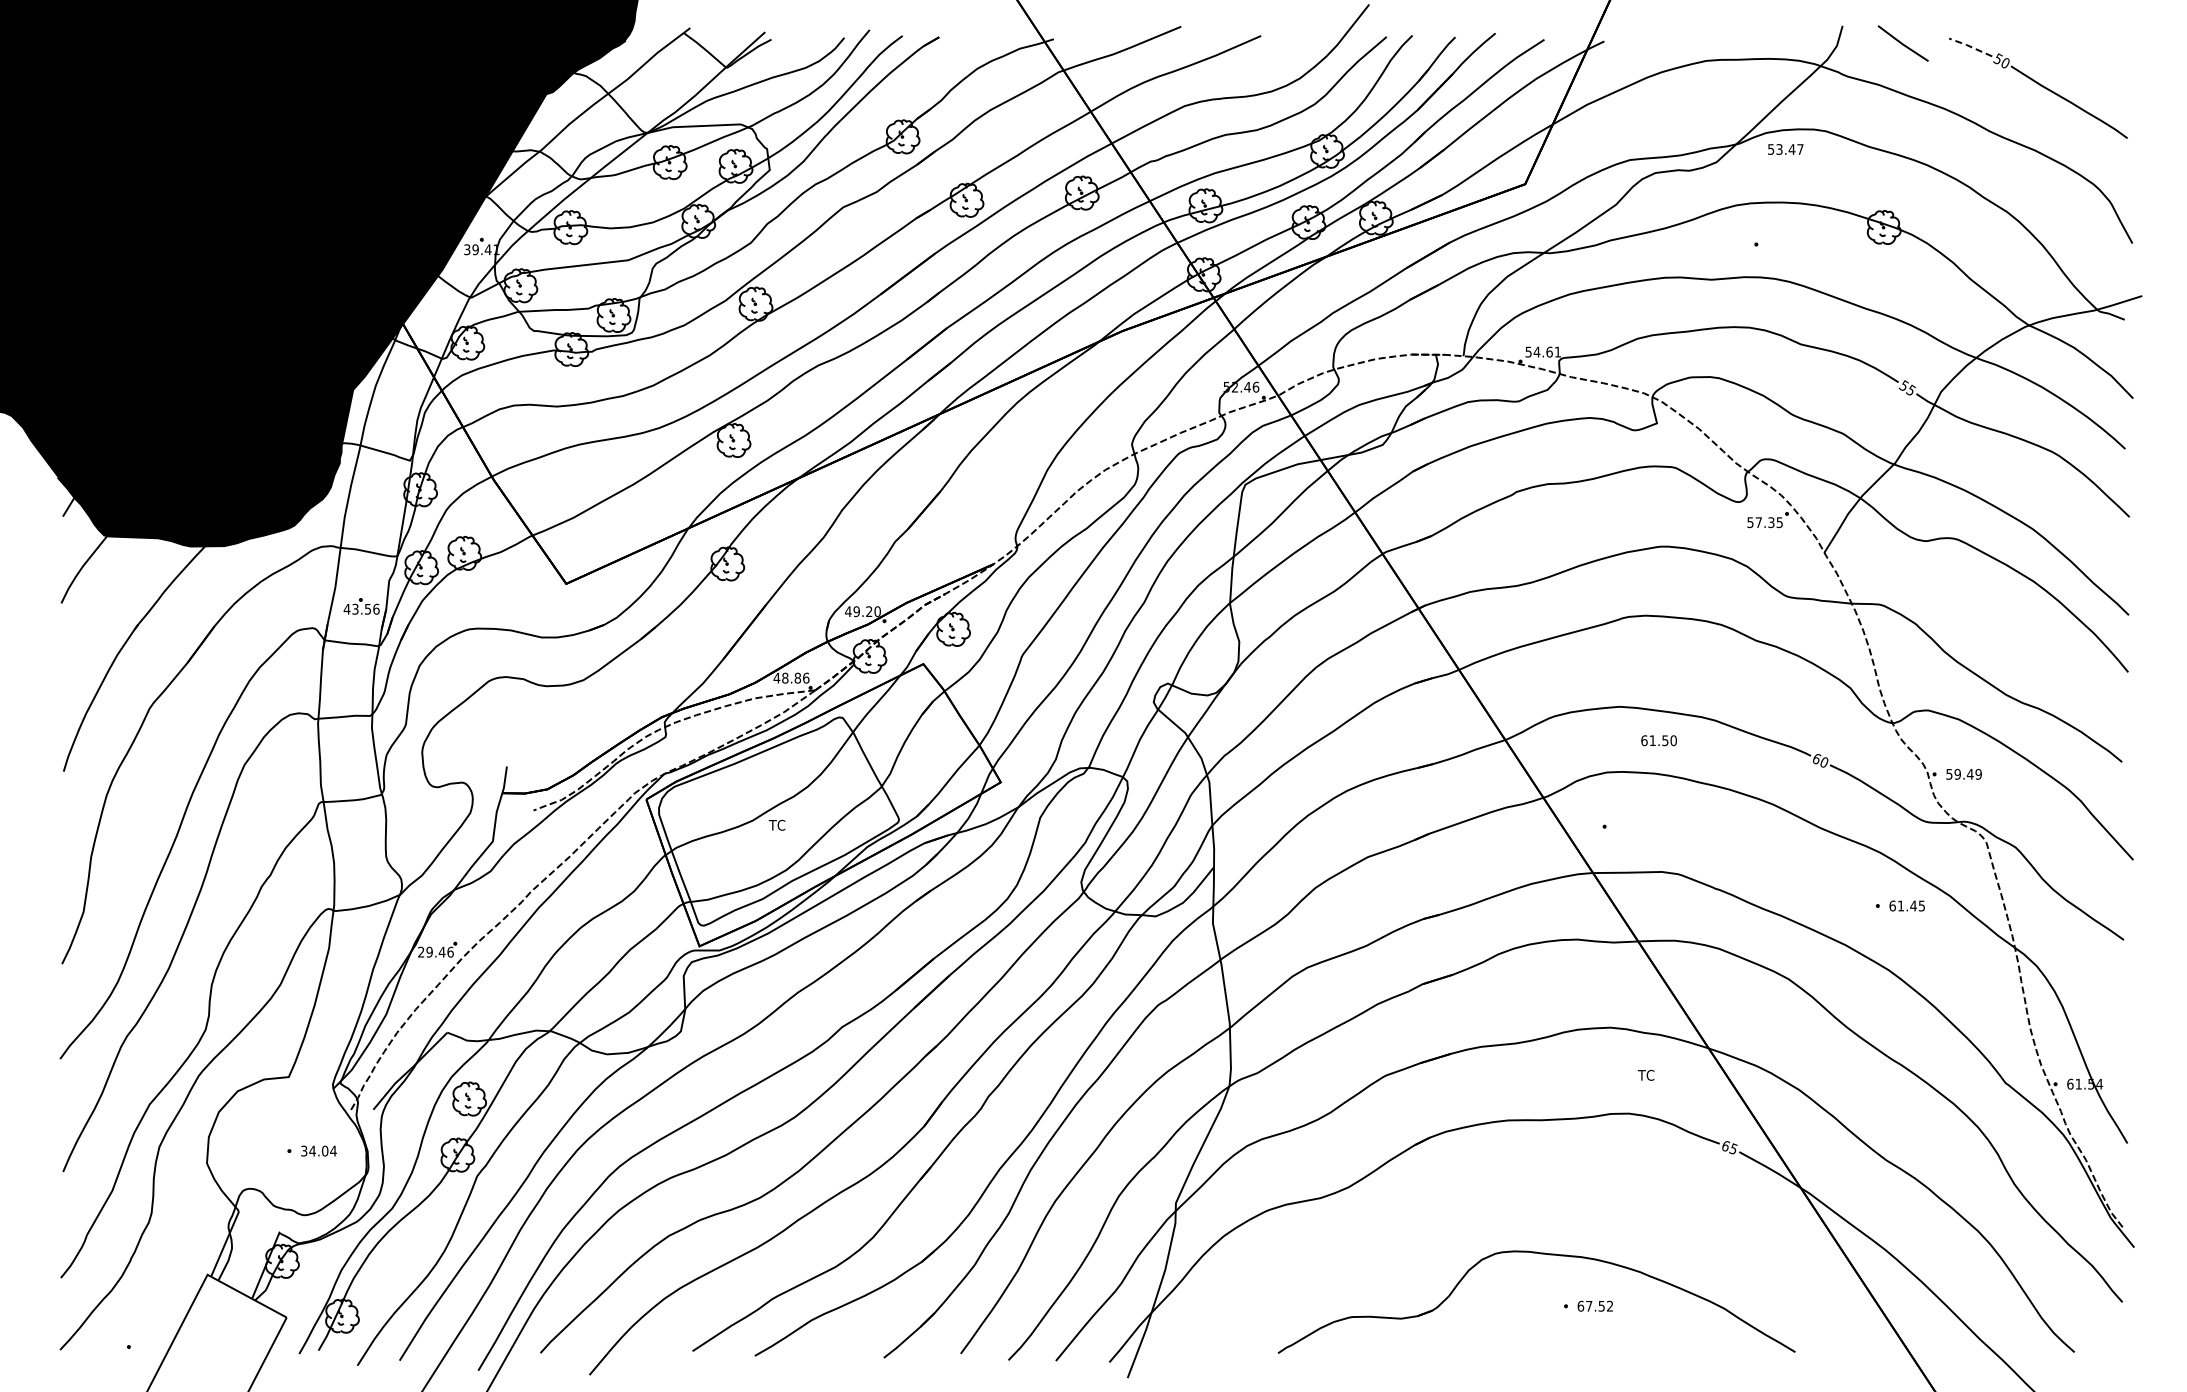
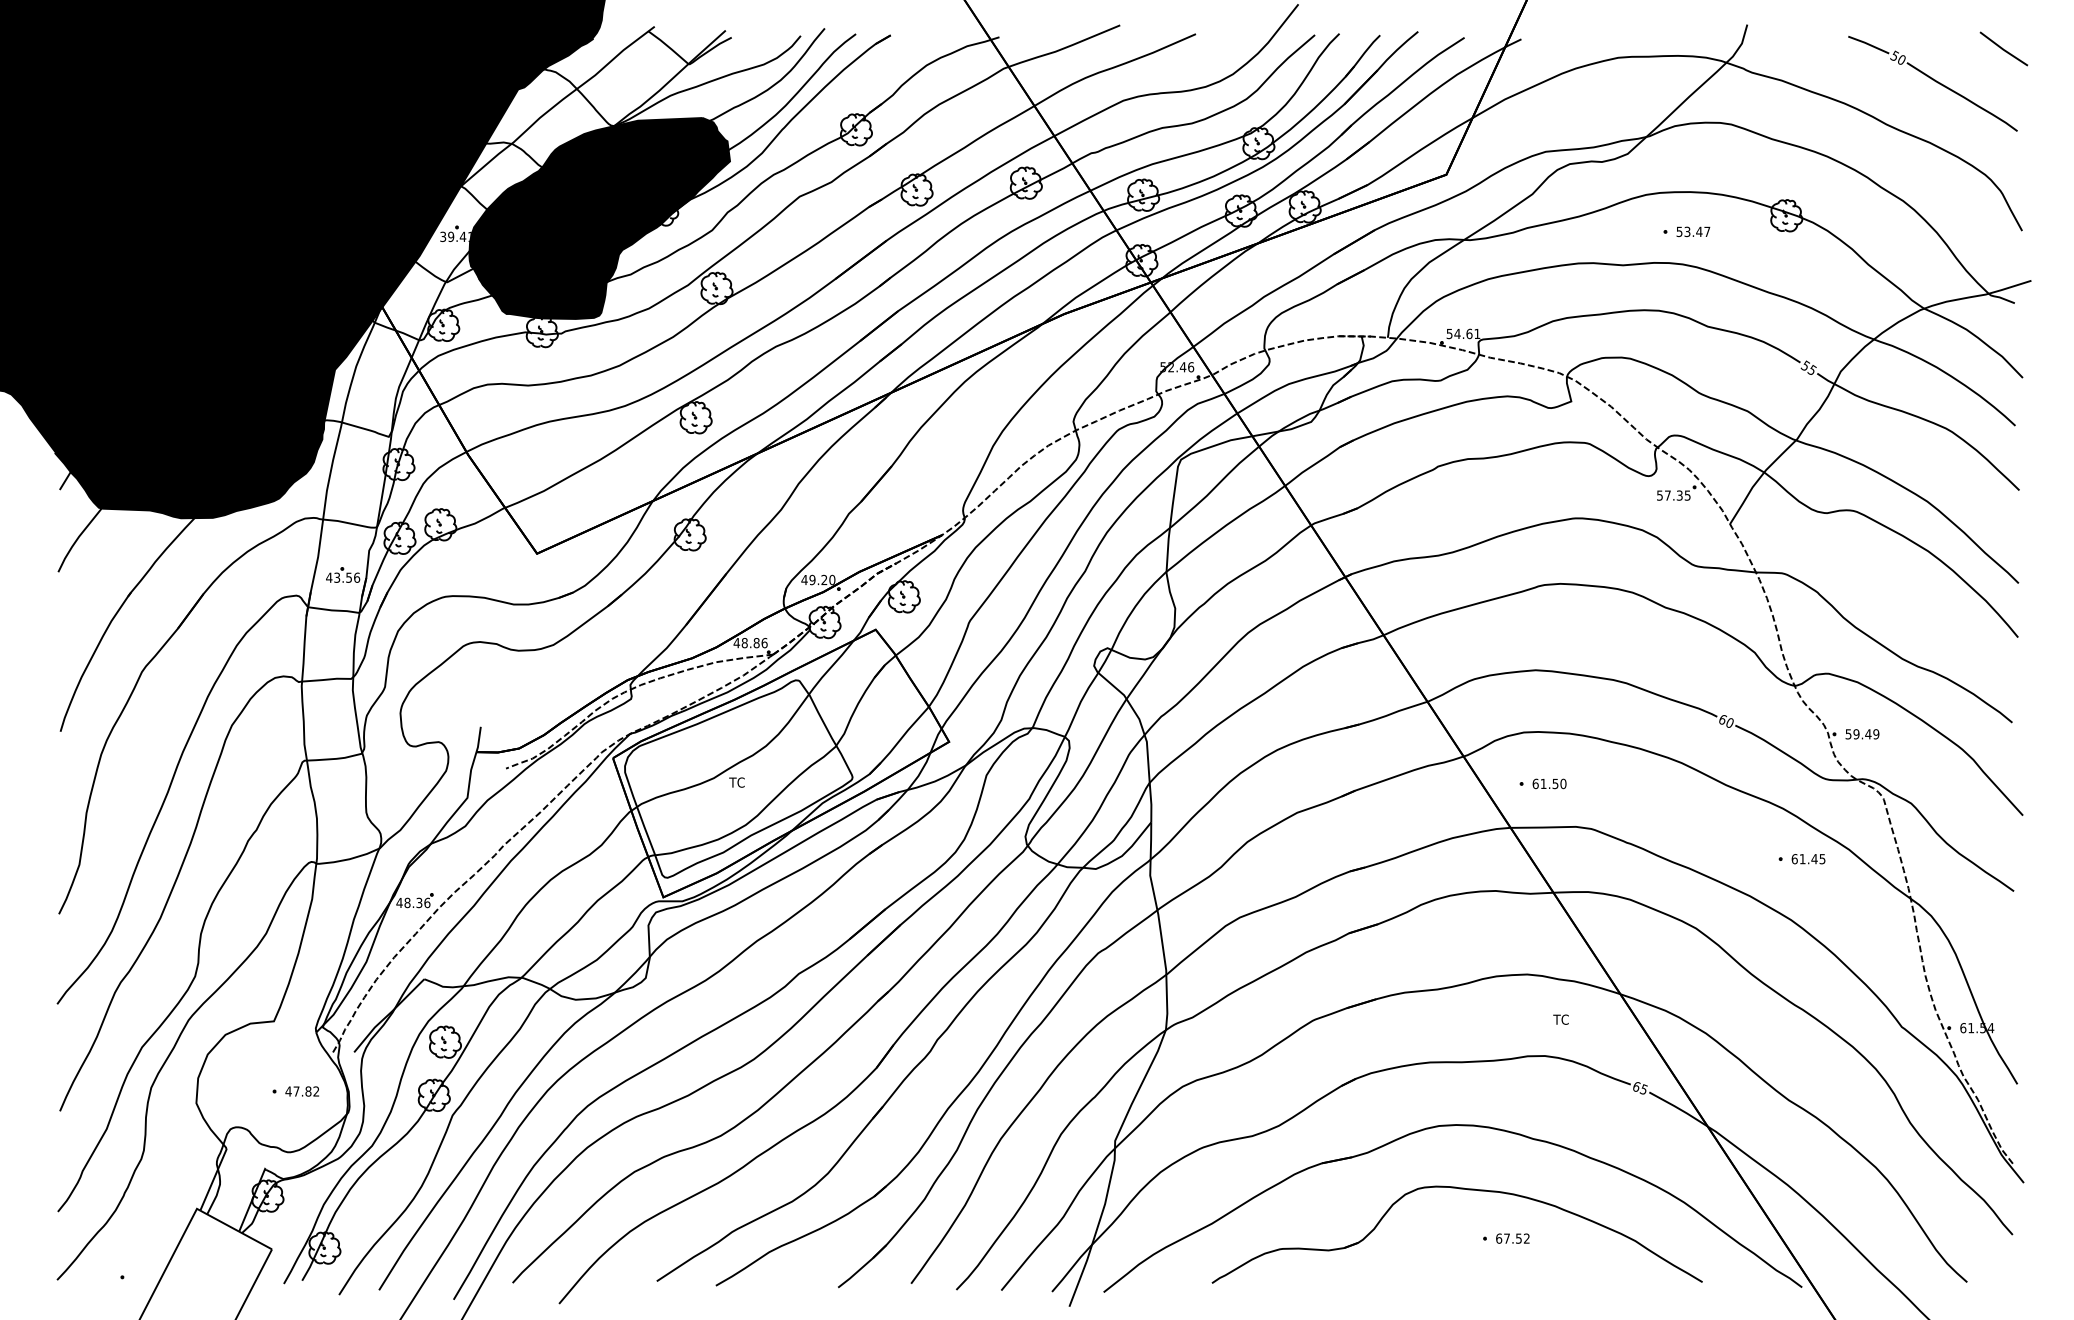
line: (1902, 43) -> (2003, 48), moved
line: (1970, 46) -> (1868, 44), dashed -> solid
text: (1785, 149) -> (1693, 231), moved
fill: (631, 230) -> (598, 218), added
text: (1658, 740) -> (1549, 783), moved
text: (431, 951) -> (409, 902), 29.46 -> 48.36
text: (318, 1150) -> (302, 1090), 34.04 -> 47.82
part: (1522, 1188) -> (1443, 1126), added

